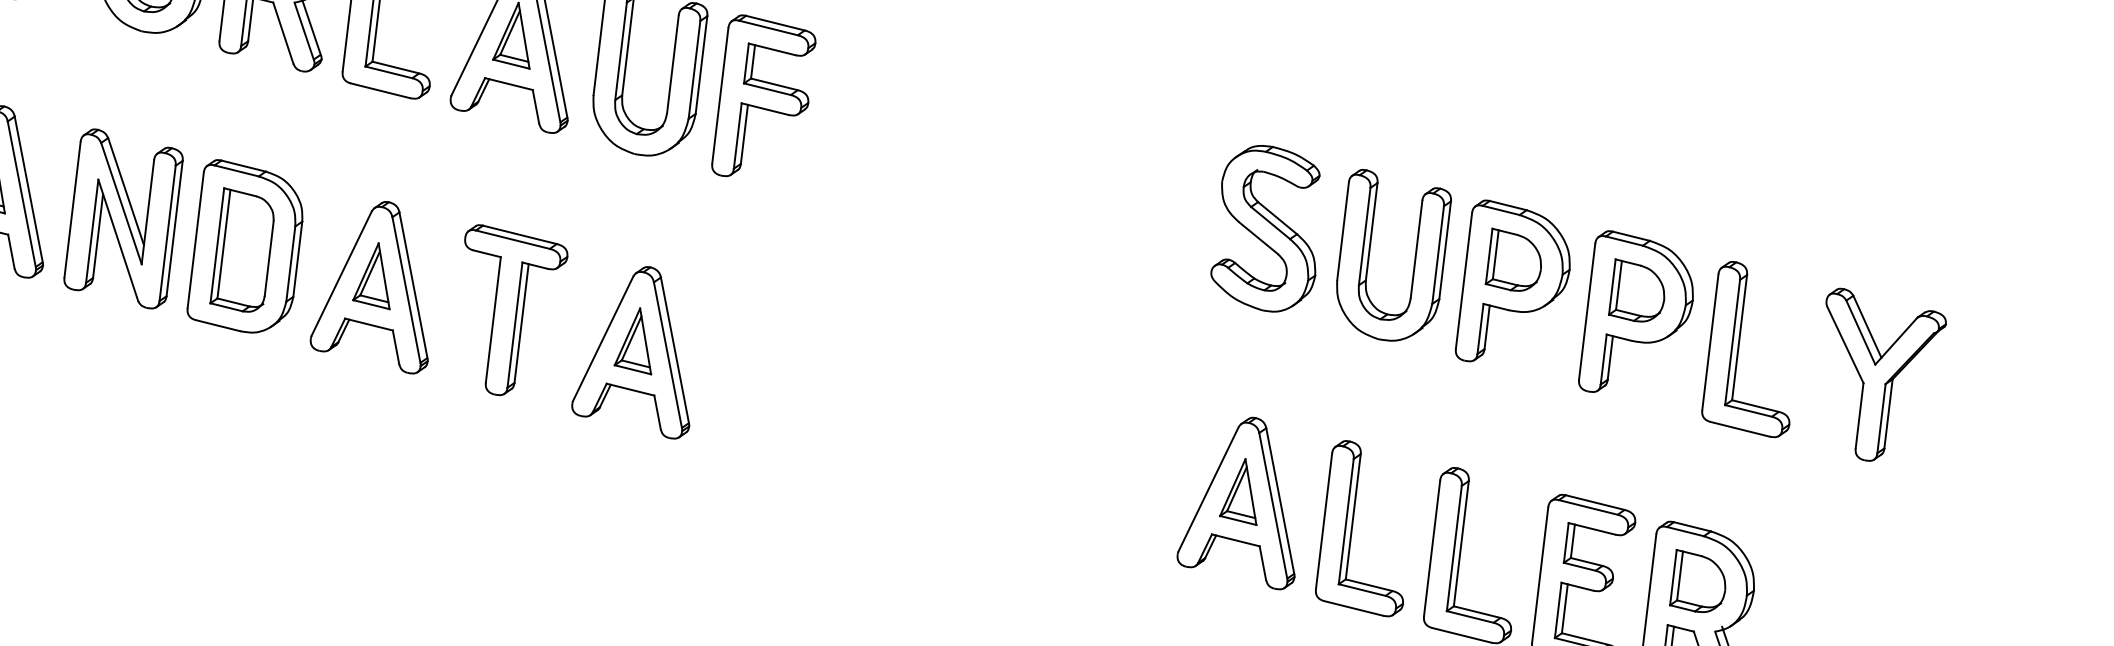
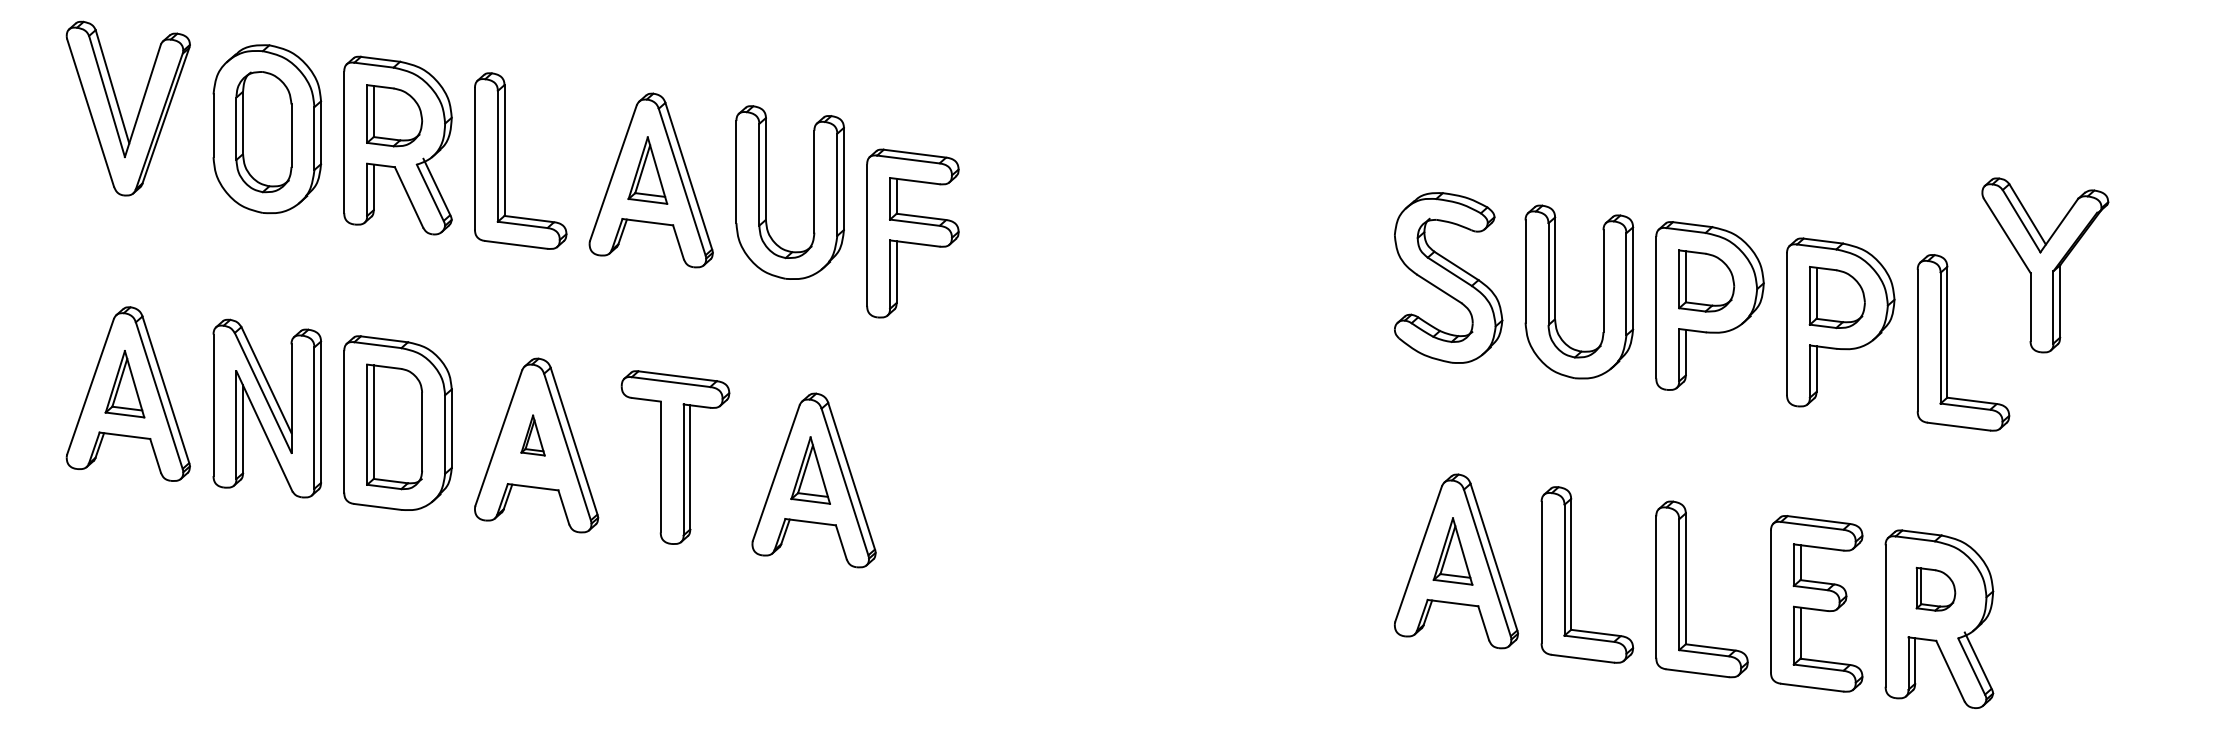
part: (763, 99) -> (912, 233), moved
part: (374, 274) -> (532, 435), size x0.6
part: (1878, 377) -> (2045, 265), moved
part: (1699, 581) -> (1935, 588), size x0.7

